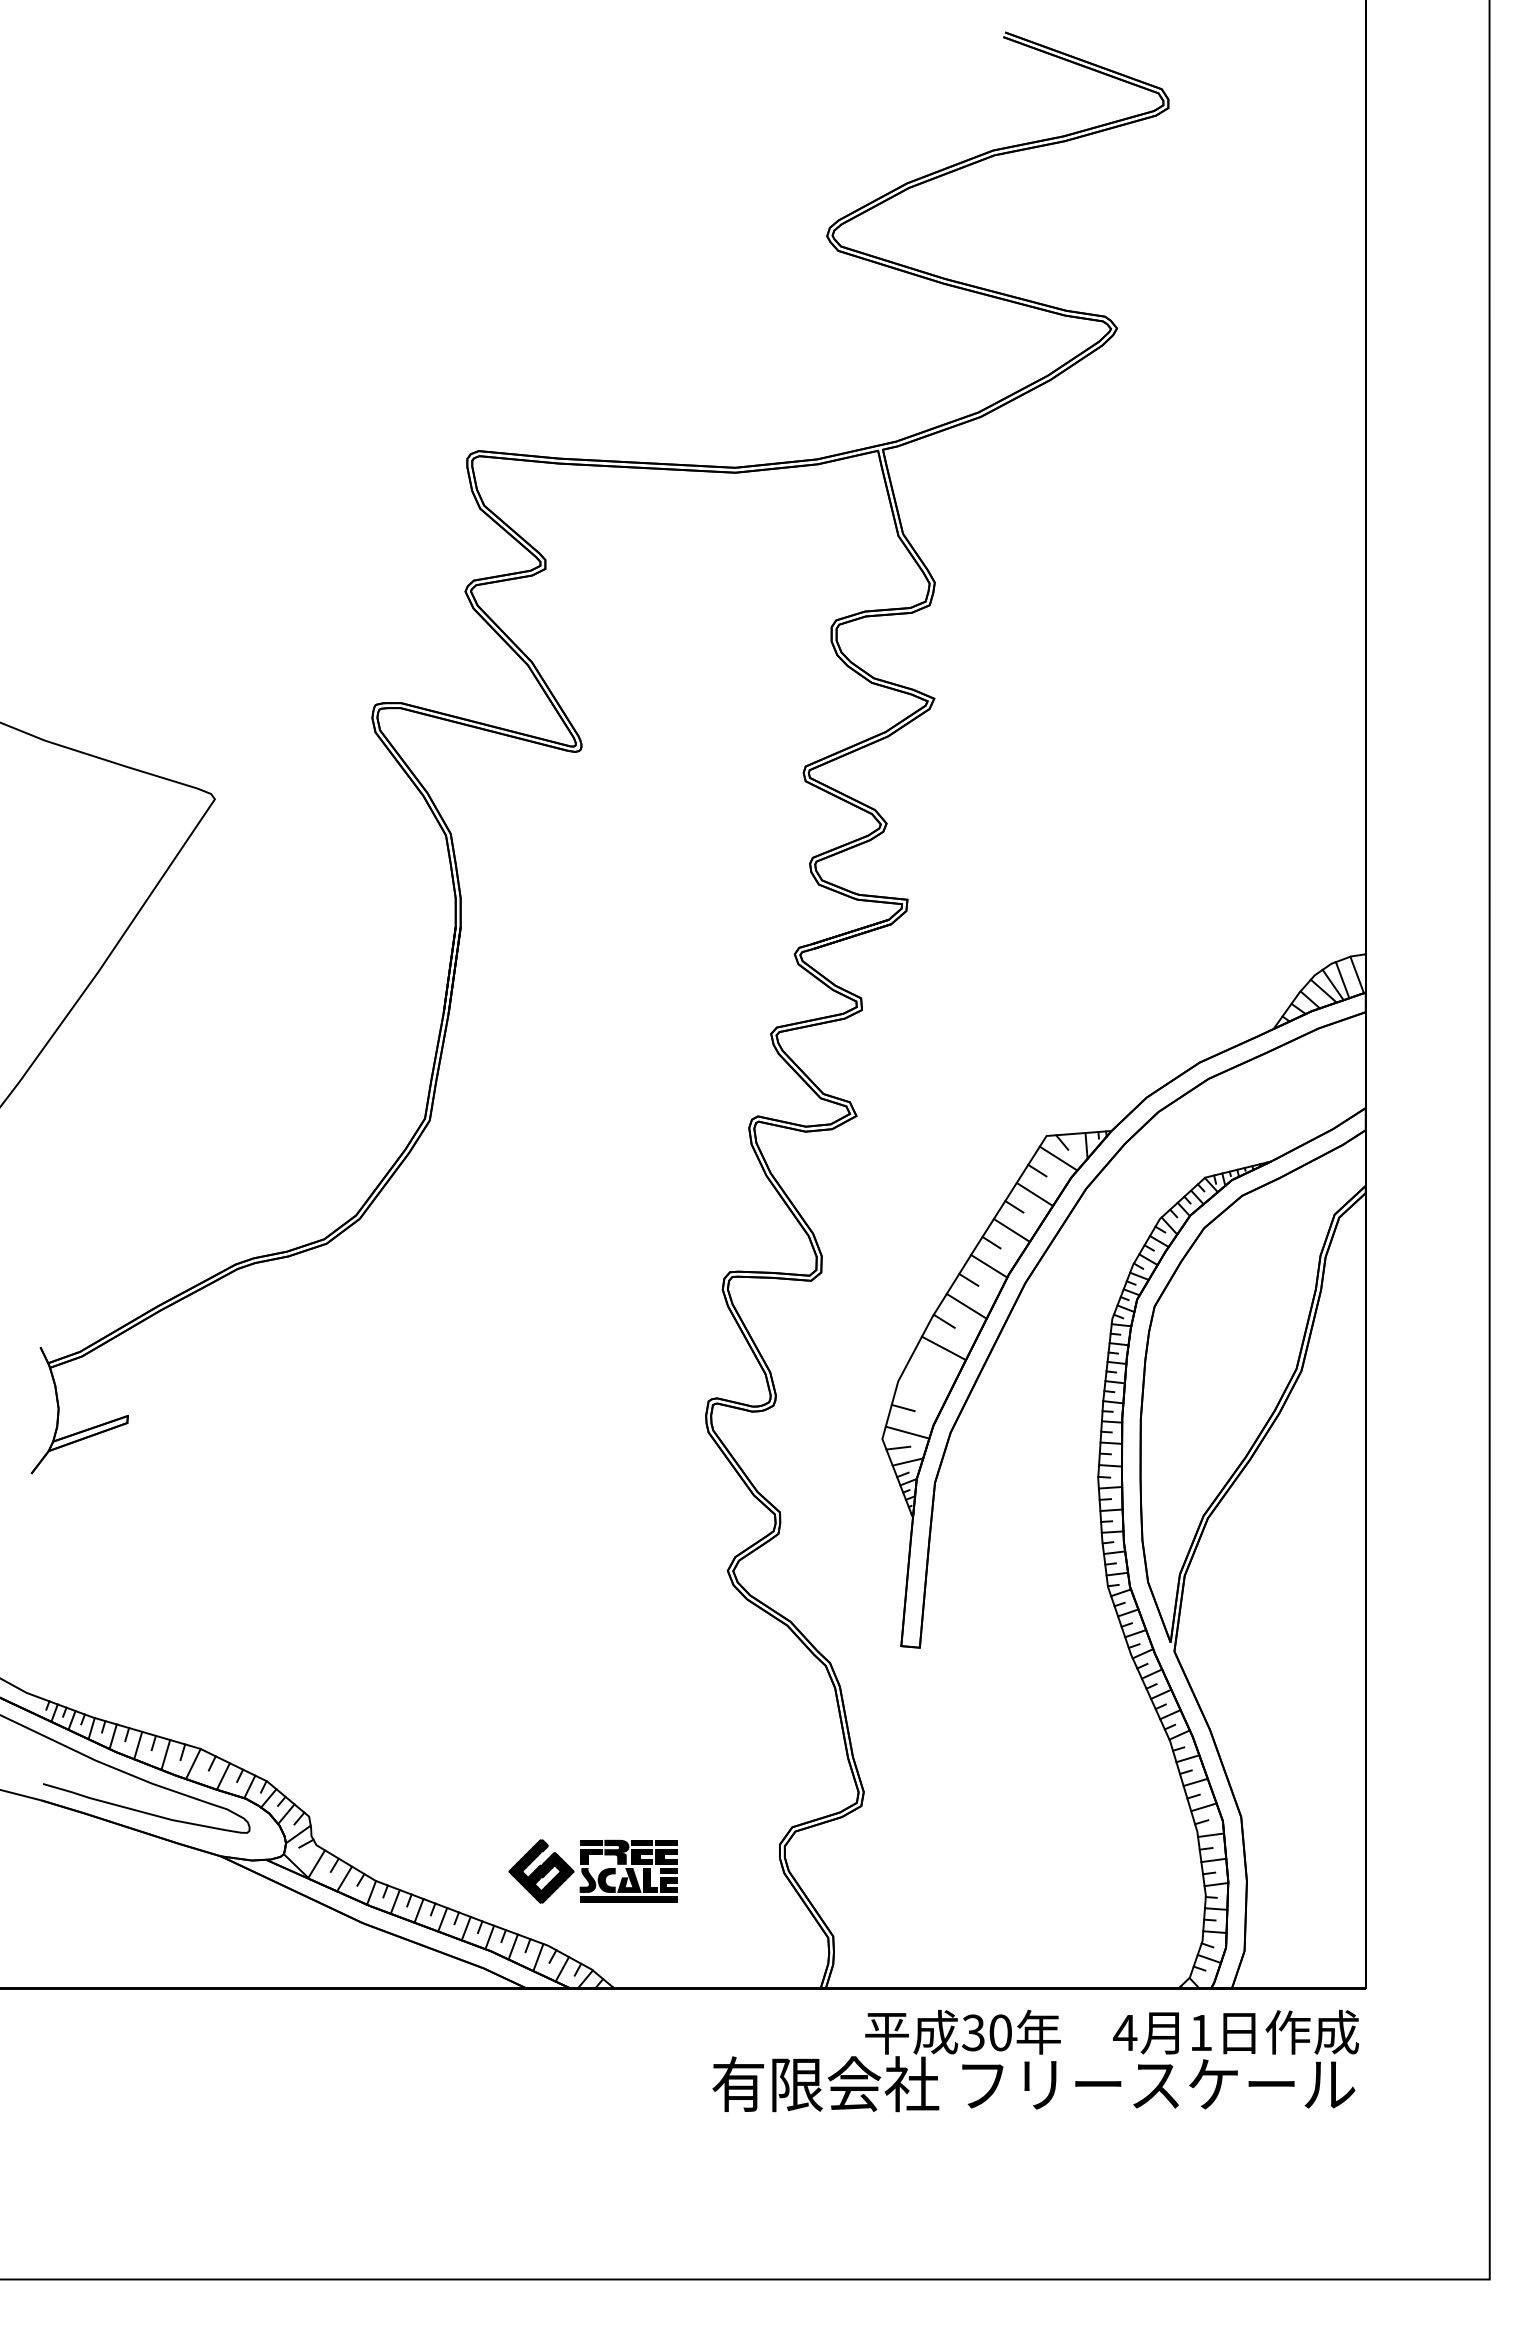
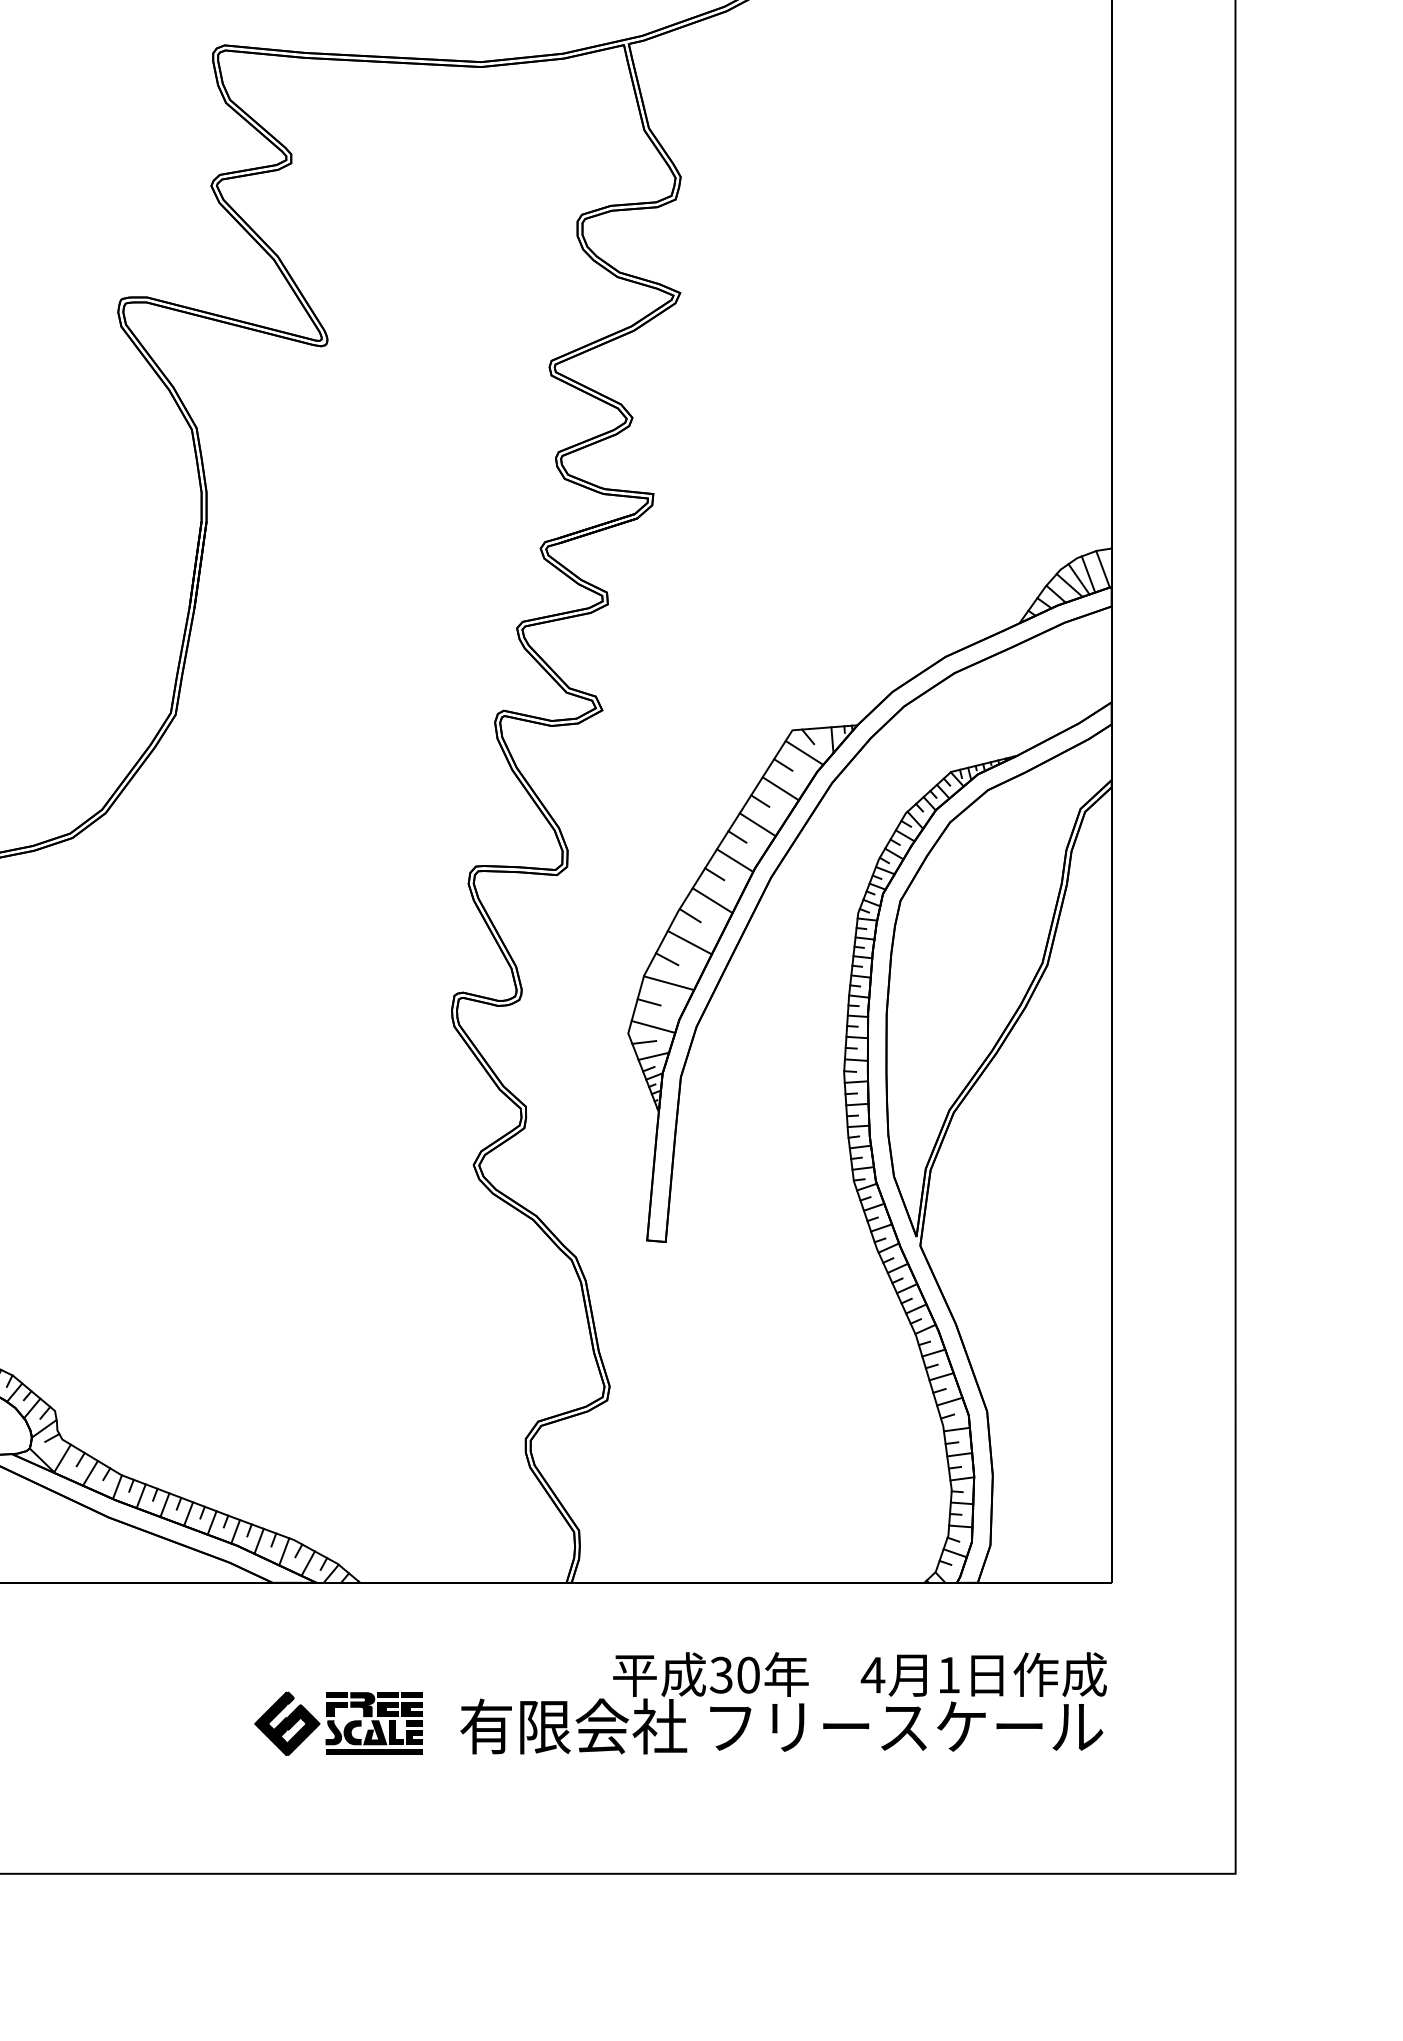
line: (921, 1364) -> (667, 958), added
line: (923, 1388) -> (669, 982), added
part: (592, 1871) -> (338, 1723), moved
text: (1035, 2060) -> (783, 1702), moved

